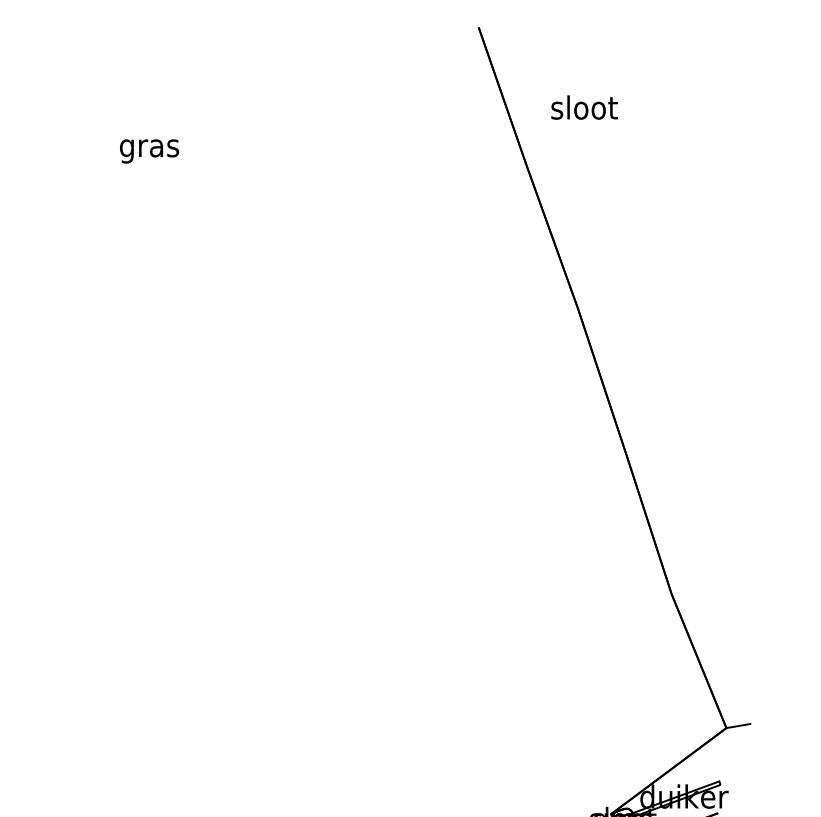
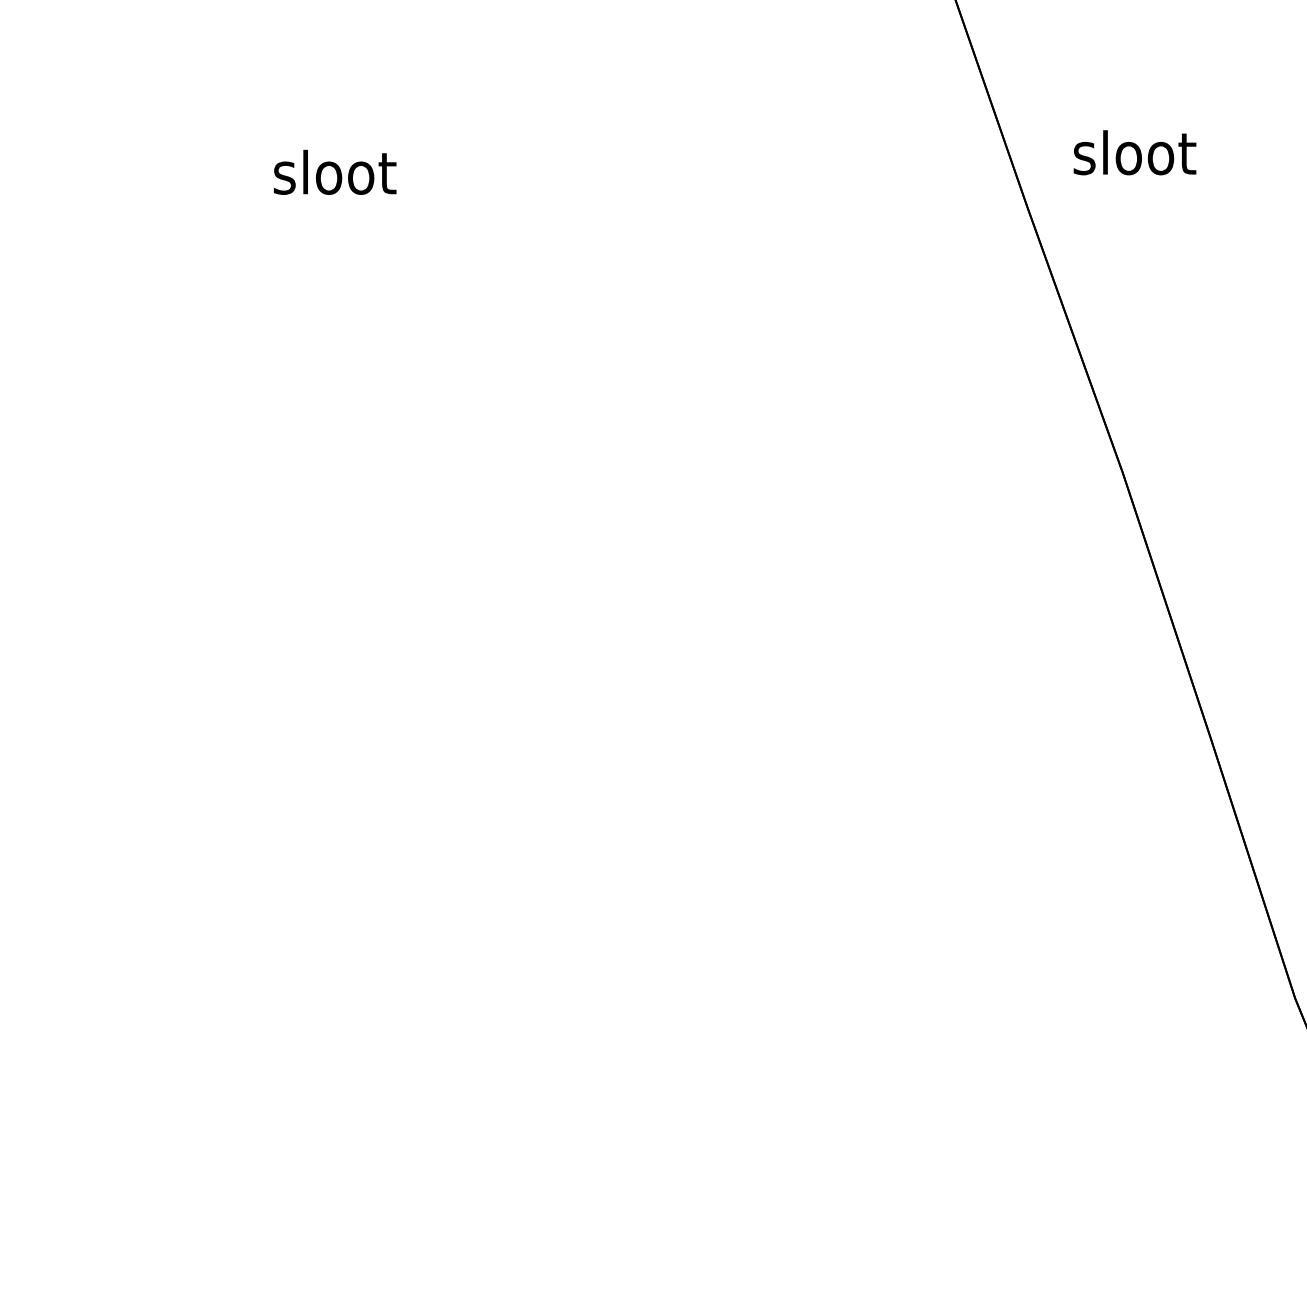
text: (584, 107) -> (1134, 152), moved
text: (149, 148) -> (334, 178), gras -> sloot

